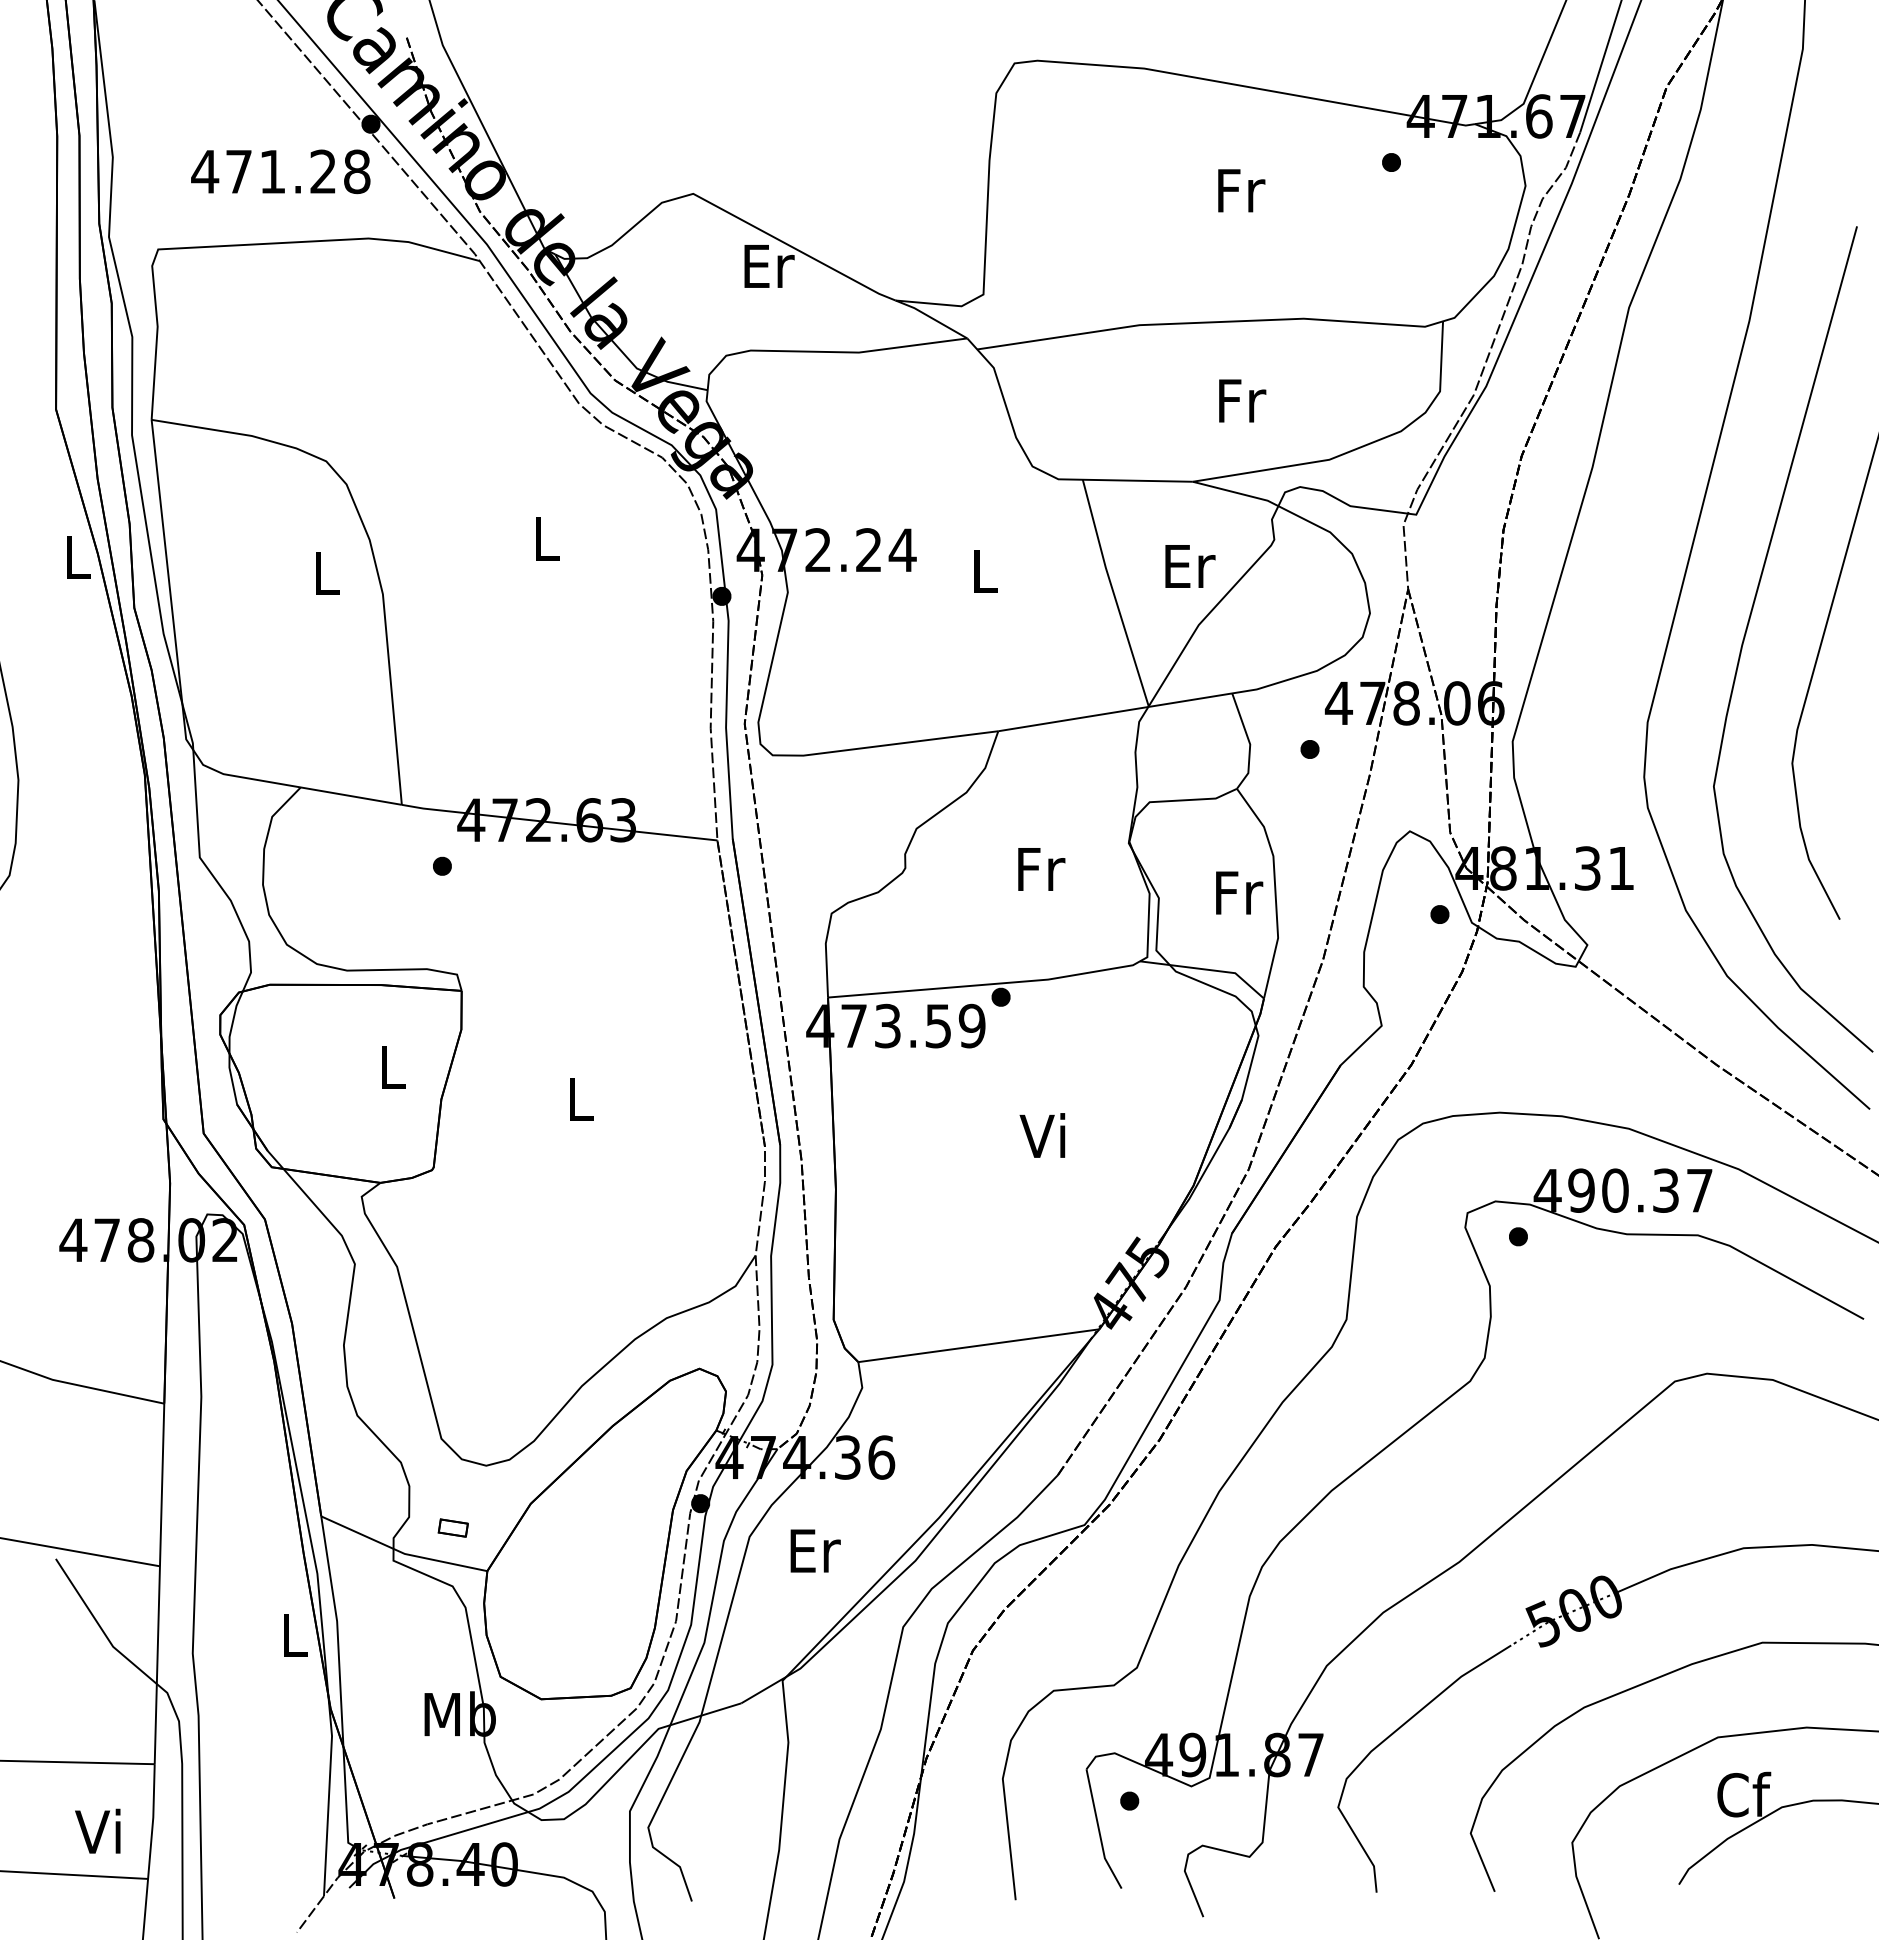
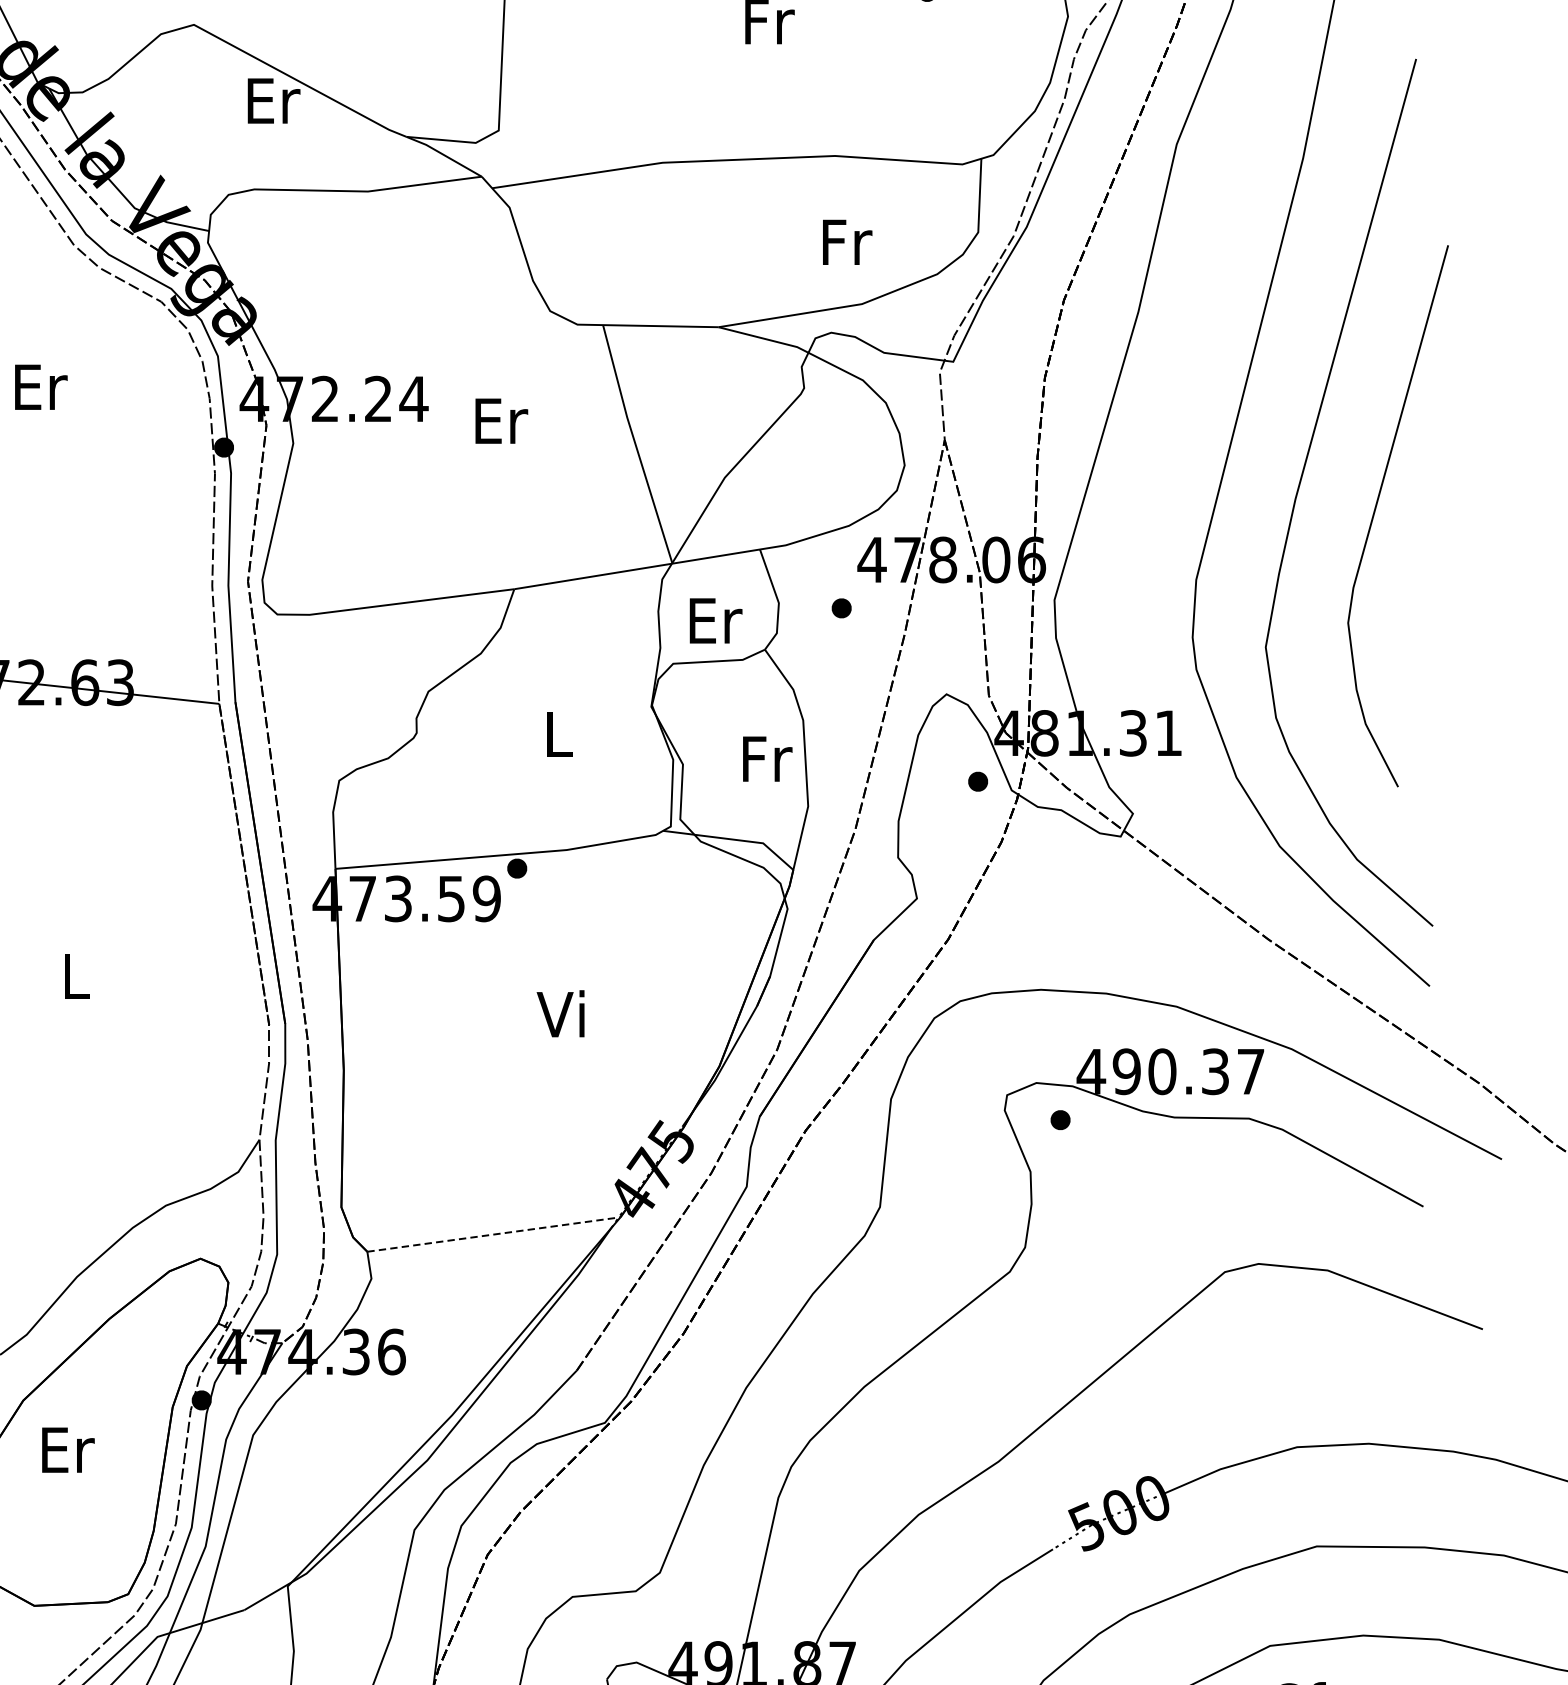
text: (1242, 400) -> (847, 241), moved
text: (547, 538) -> (40, 386), L -> Er
text: (1190, 566) -> (716, 620), moved
text: (986, 570) -> (501, 420), L -> Er
text: (1041, 869) -> (559, 734), Fr -> L
line: (978, 1345) -> (493, 1234), solid -> dashed
text: (815, 1550) -> (68, 1449), moved

